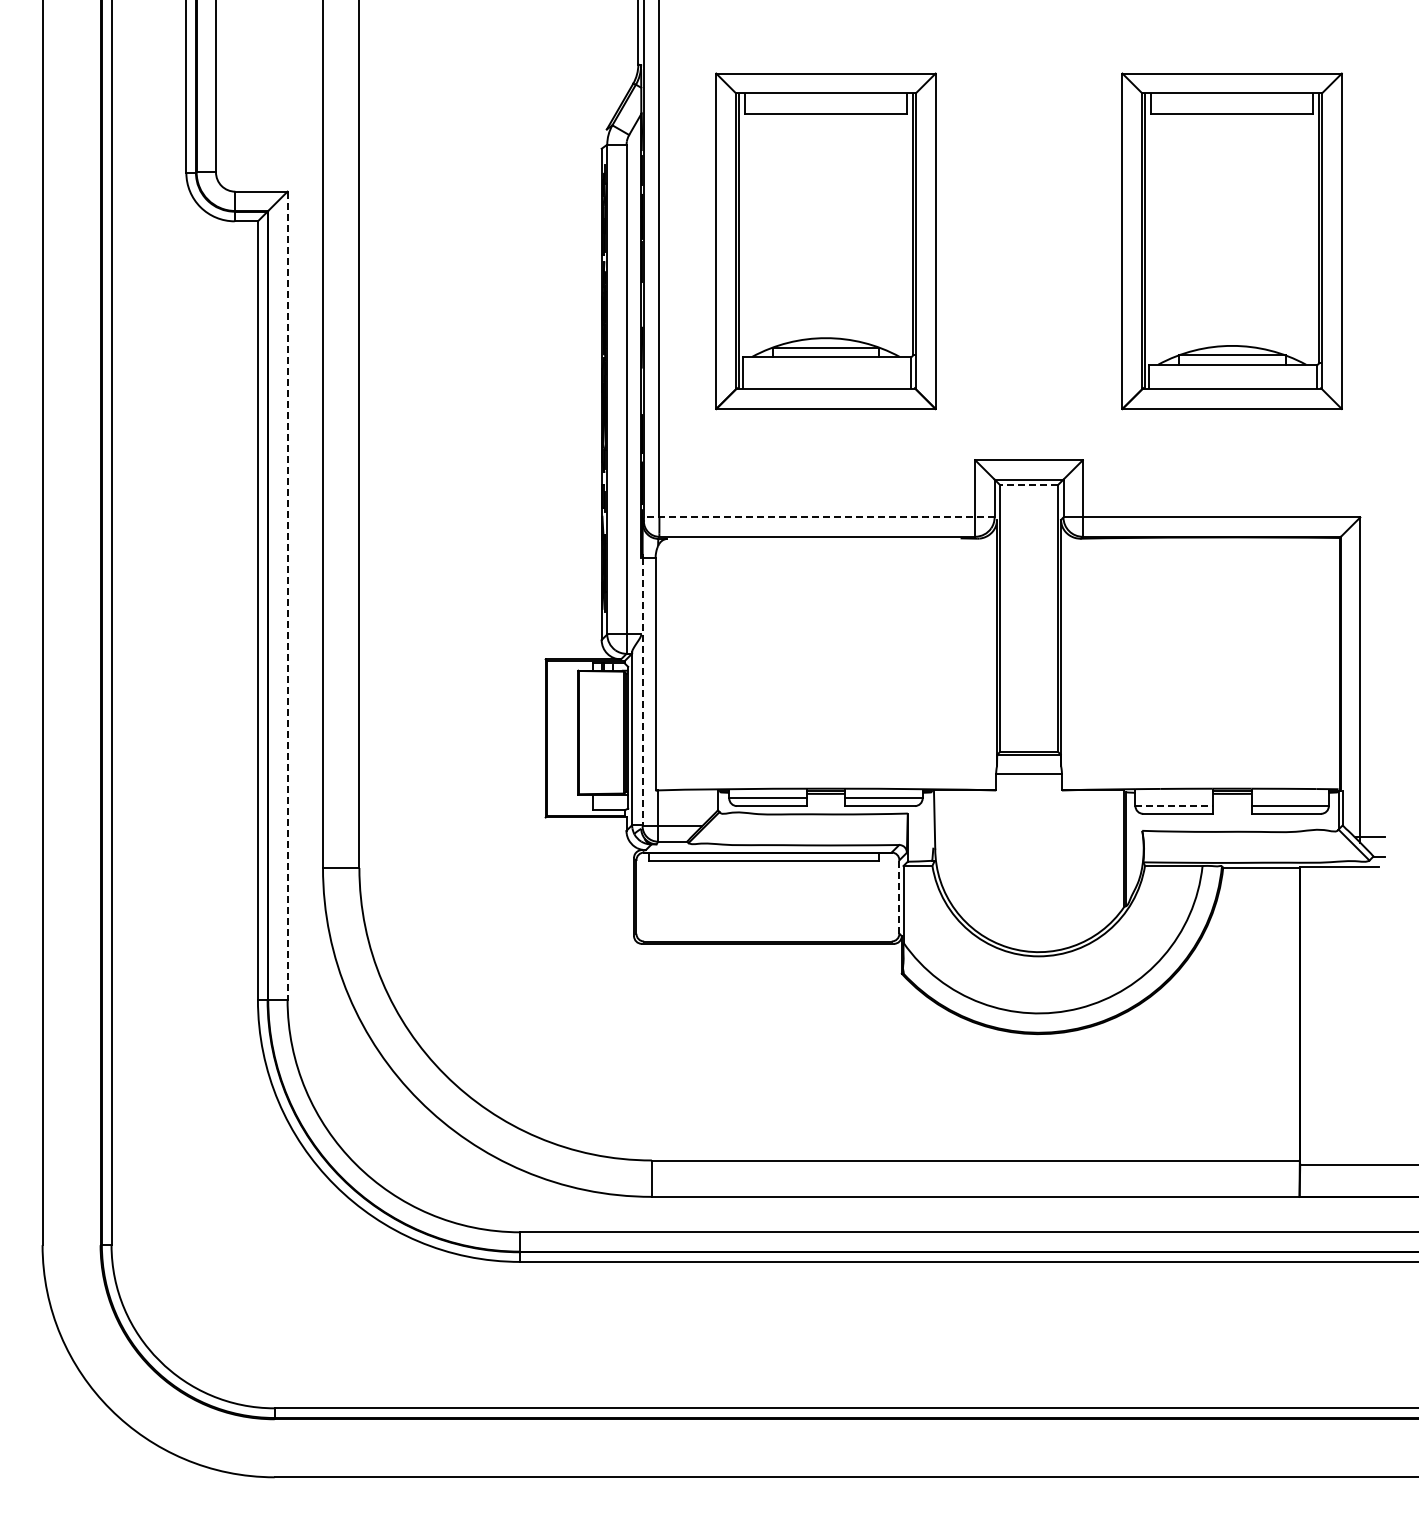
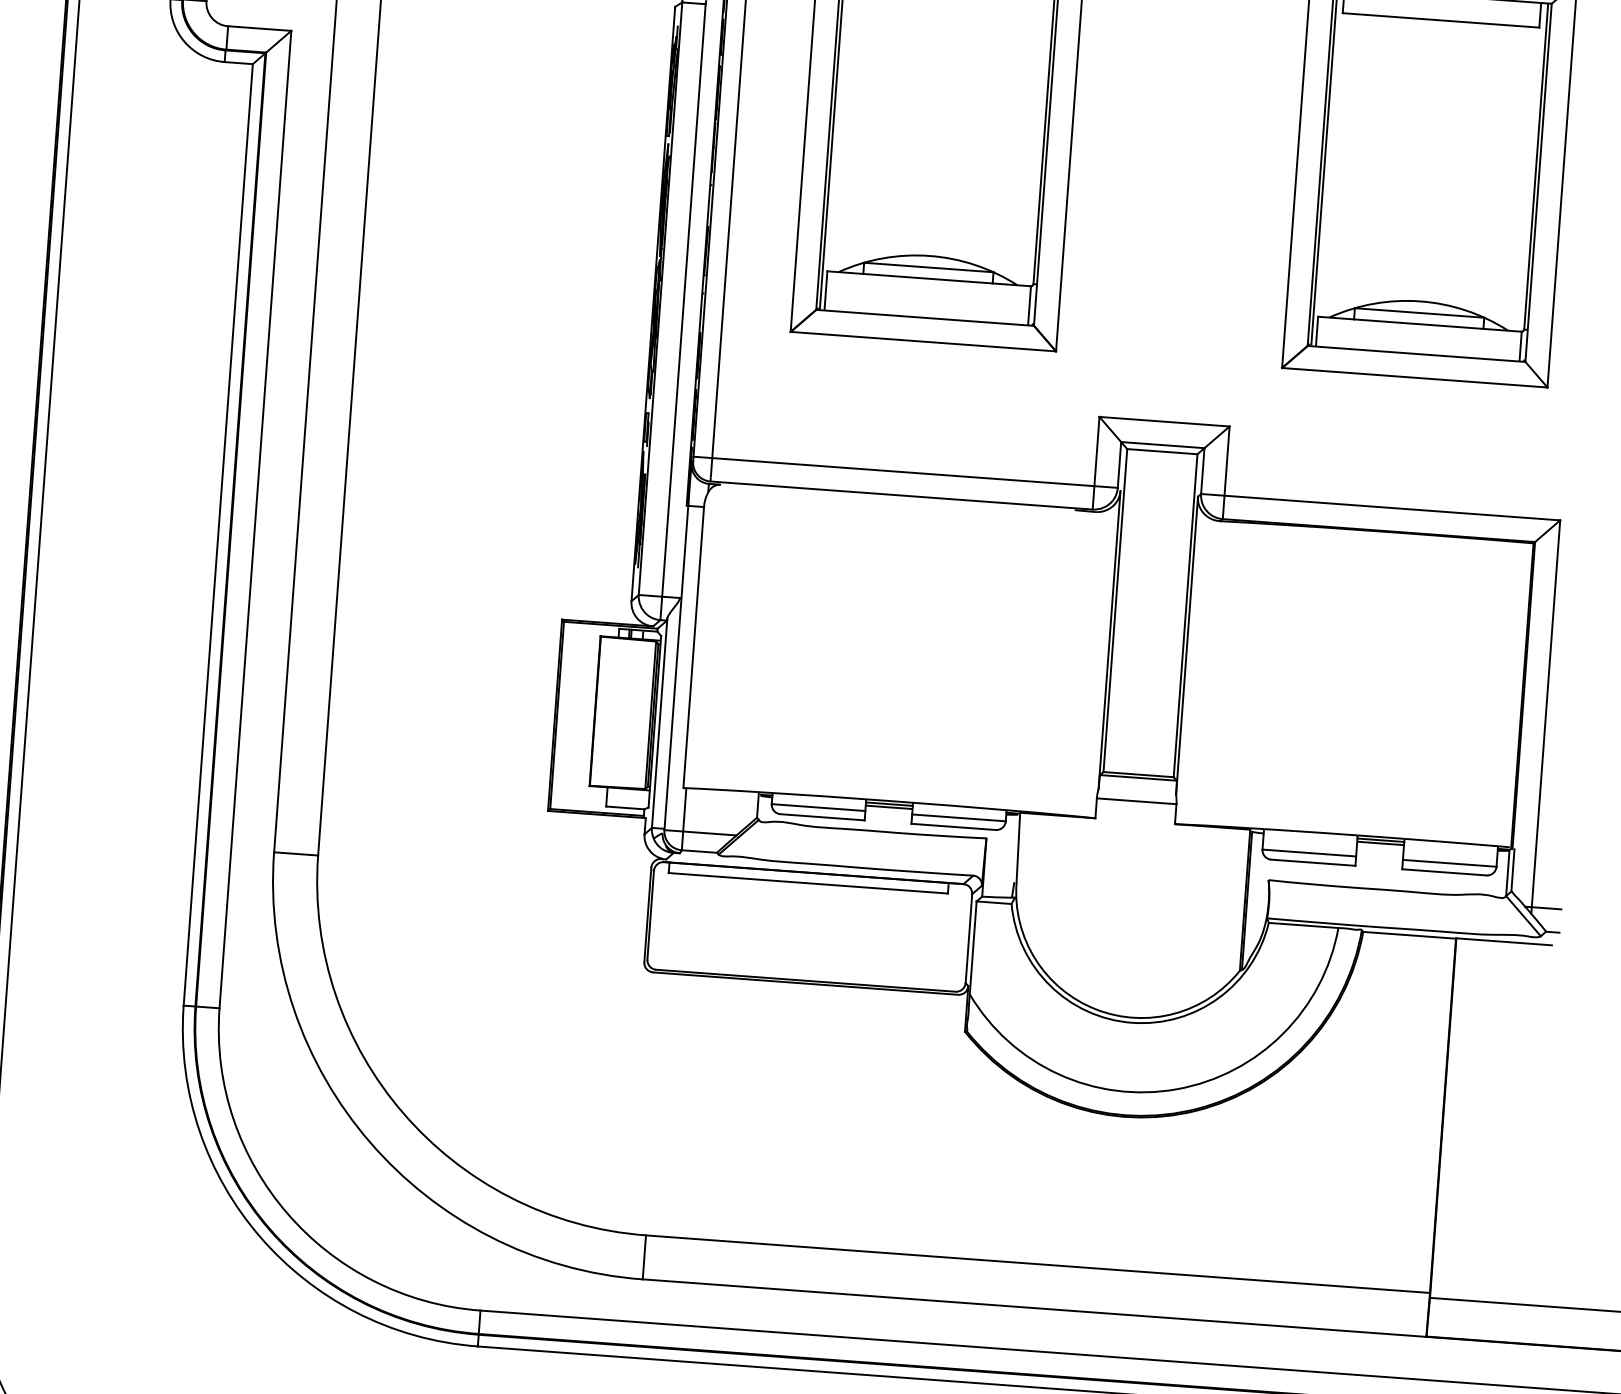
line: (1028, 485) -> (1161, 452), dashed -> solid
line: (818, 517) -> (904, 472), dashed -> solid
line: (287, 595) -> (255, 519), dashed -> solid
line: (642, 692) -> (676, 668), dashed -> solid
line: (1174, 806) -> (1309, 853), dashed -> solid
line: (899, 897) -> (968, 939), dashed -> solid

